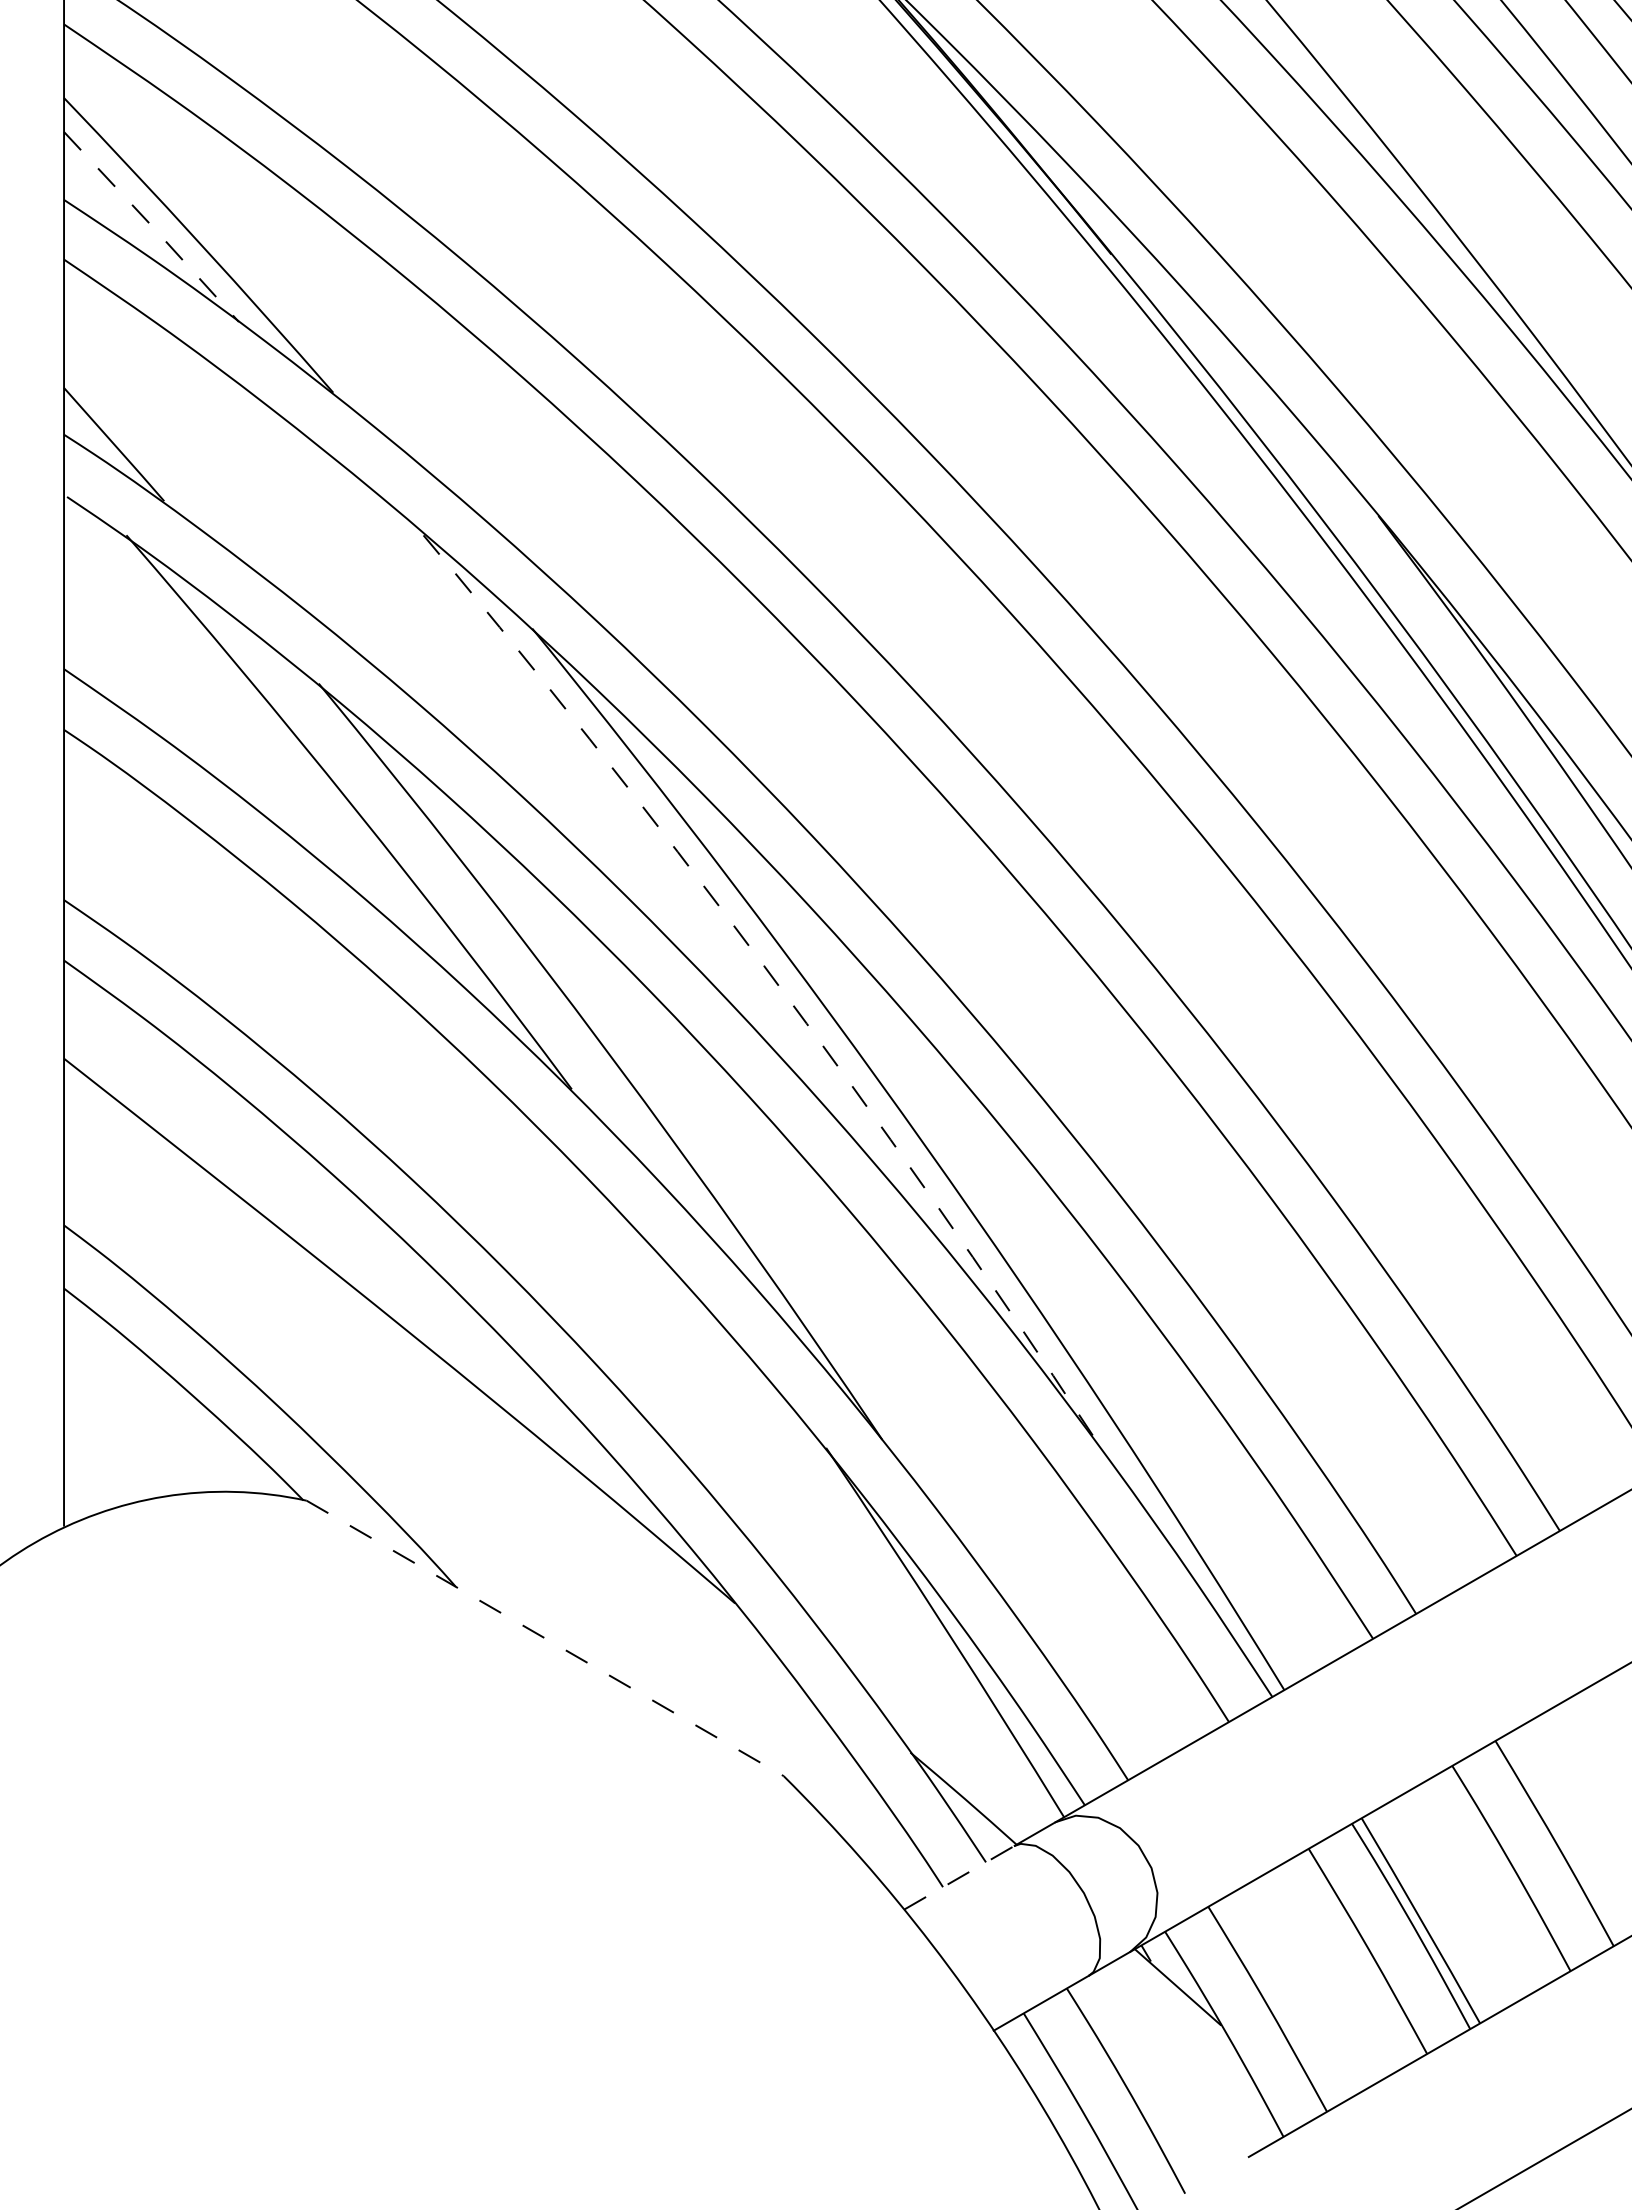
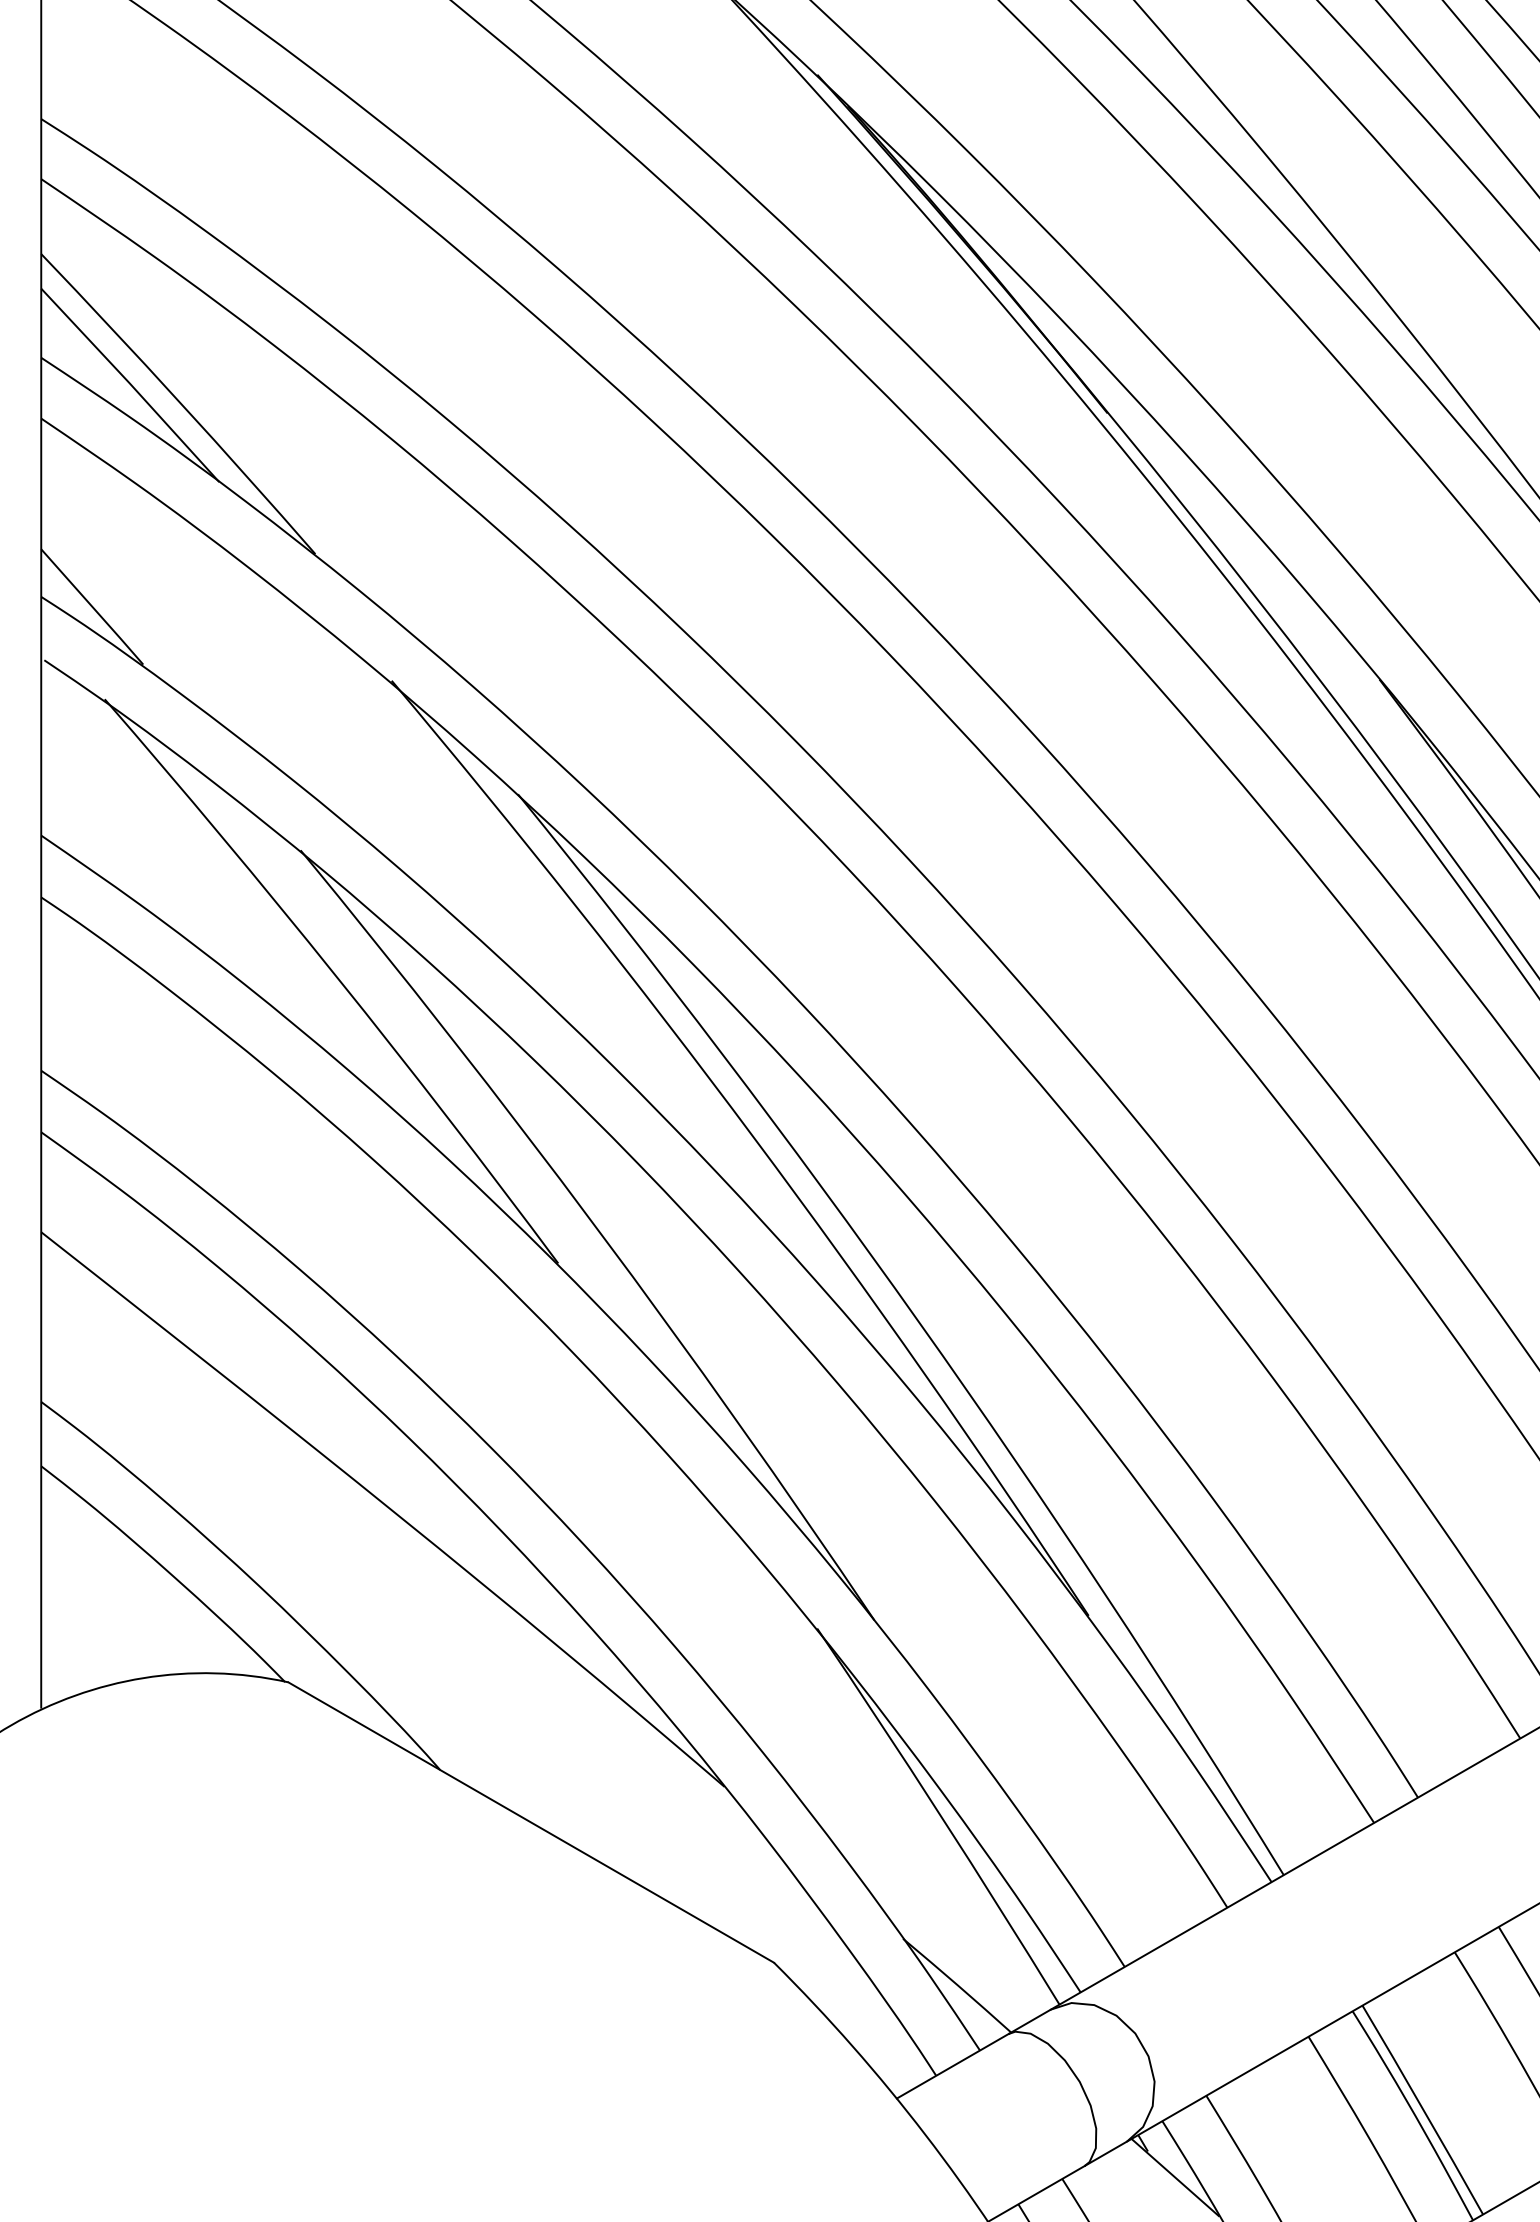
line: (151, 225) -> (130, 383), dashed -> solid
arc: (764, 966) -> (754, 1138), dashed -> solid
line: (545, 1638) -> (531, 1822), dashed -> solid
line: (959, 1877) -> (953, 2065), dashed -> solid

